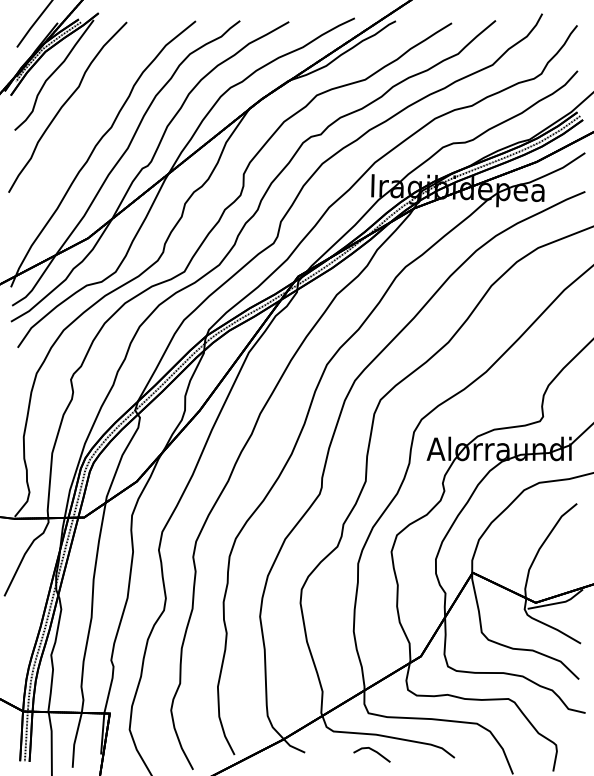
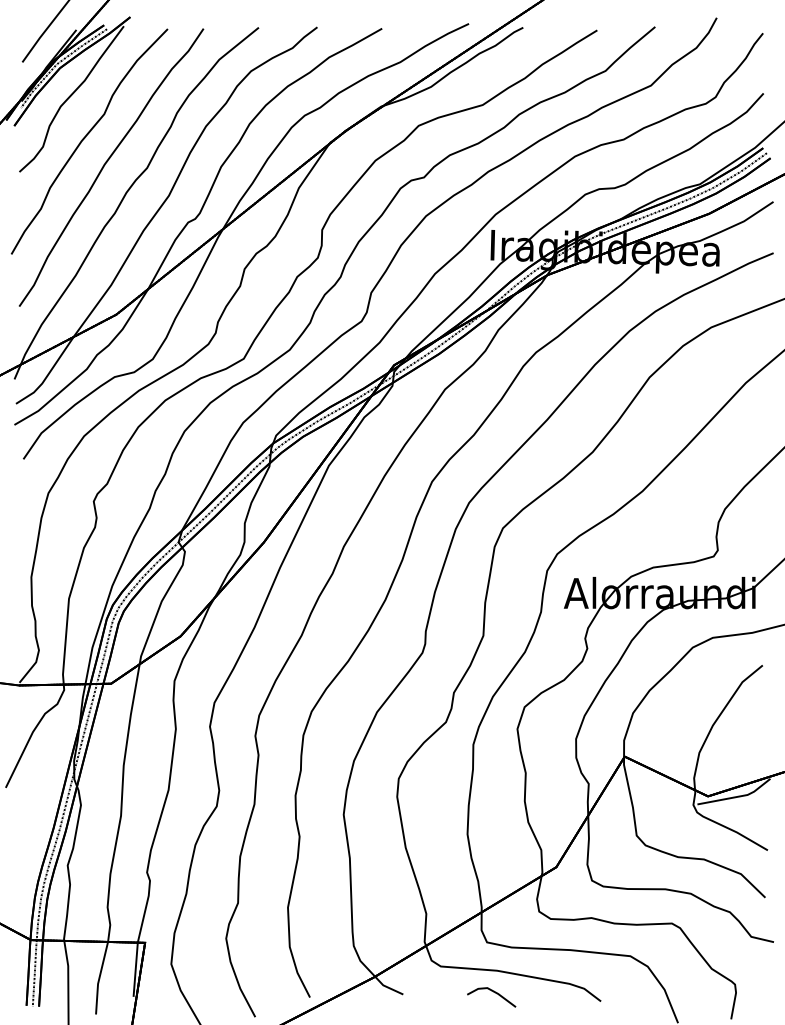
part: (79, 125) -> (105, 165), added

